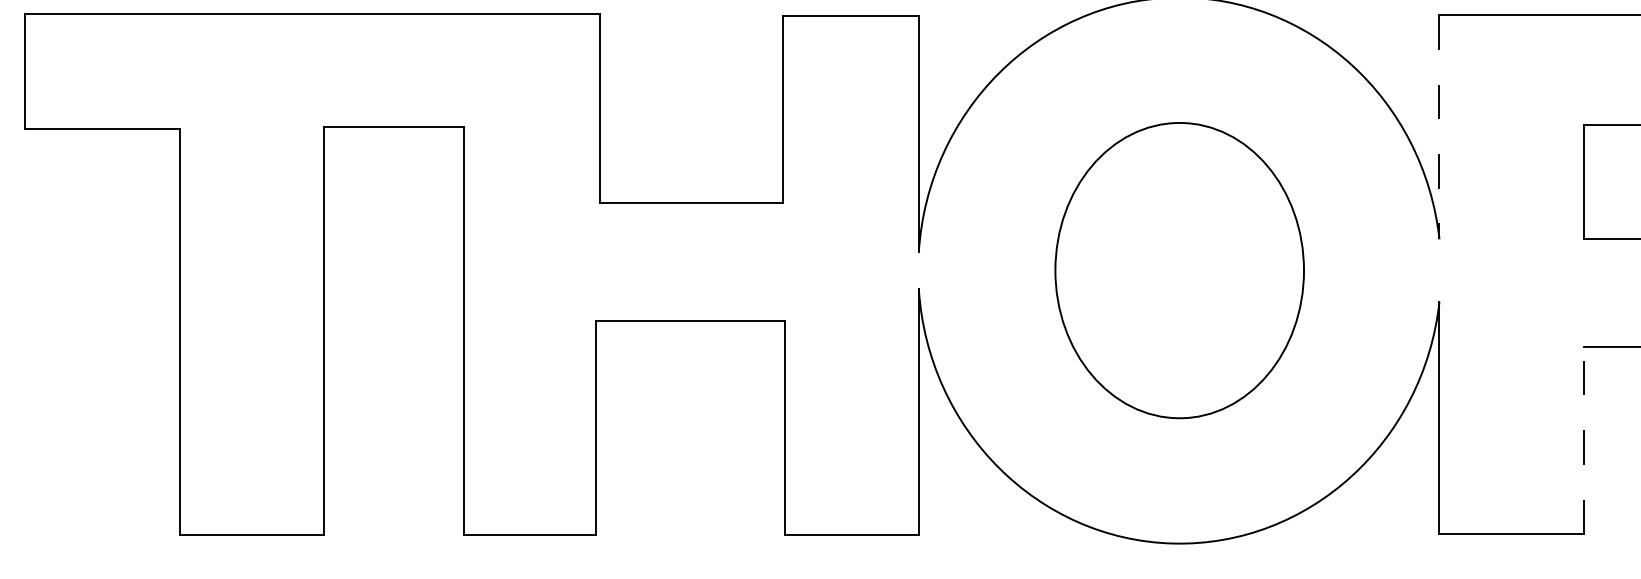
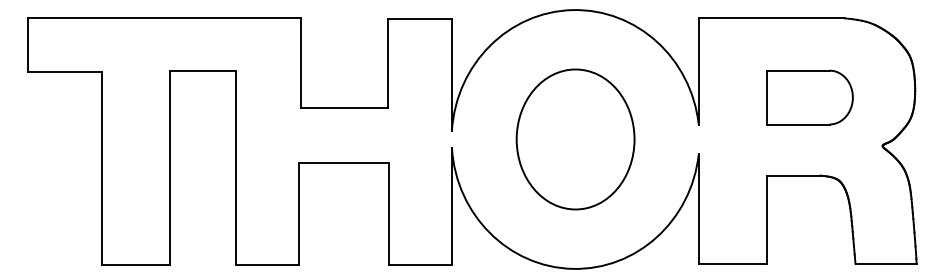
line: (1438, 129) -> (698, 72), dashed -> solid
line: (1584, 439) -> (767, 219), dashed -> solid

